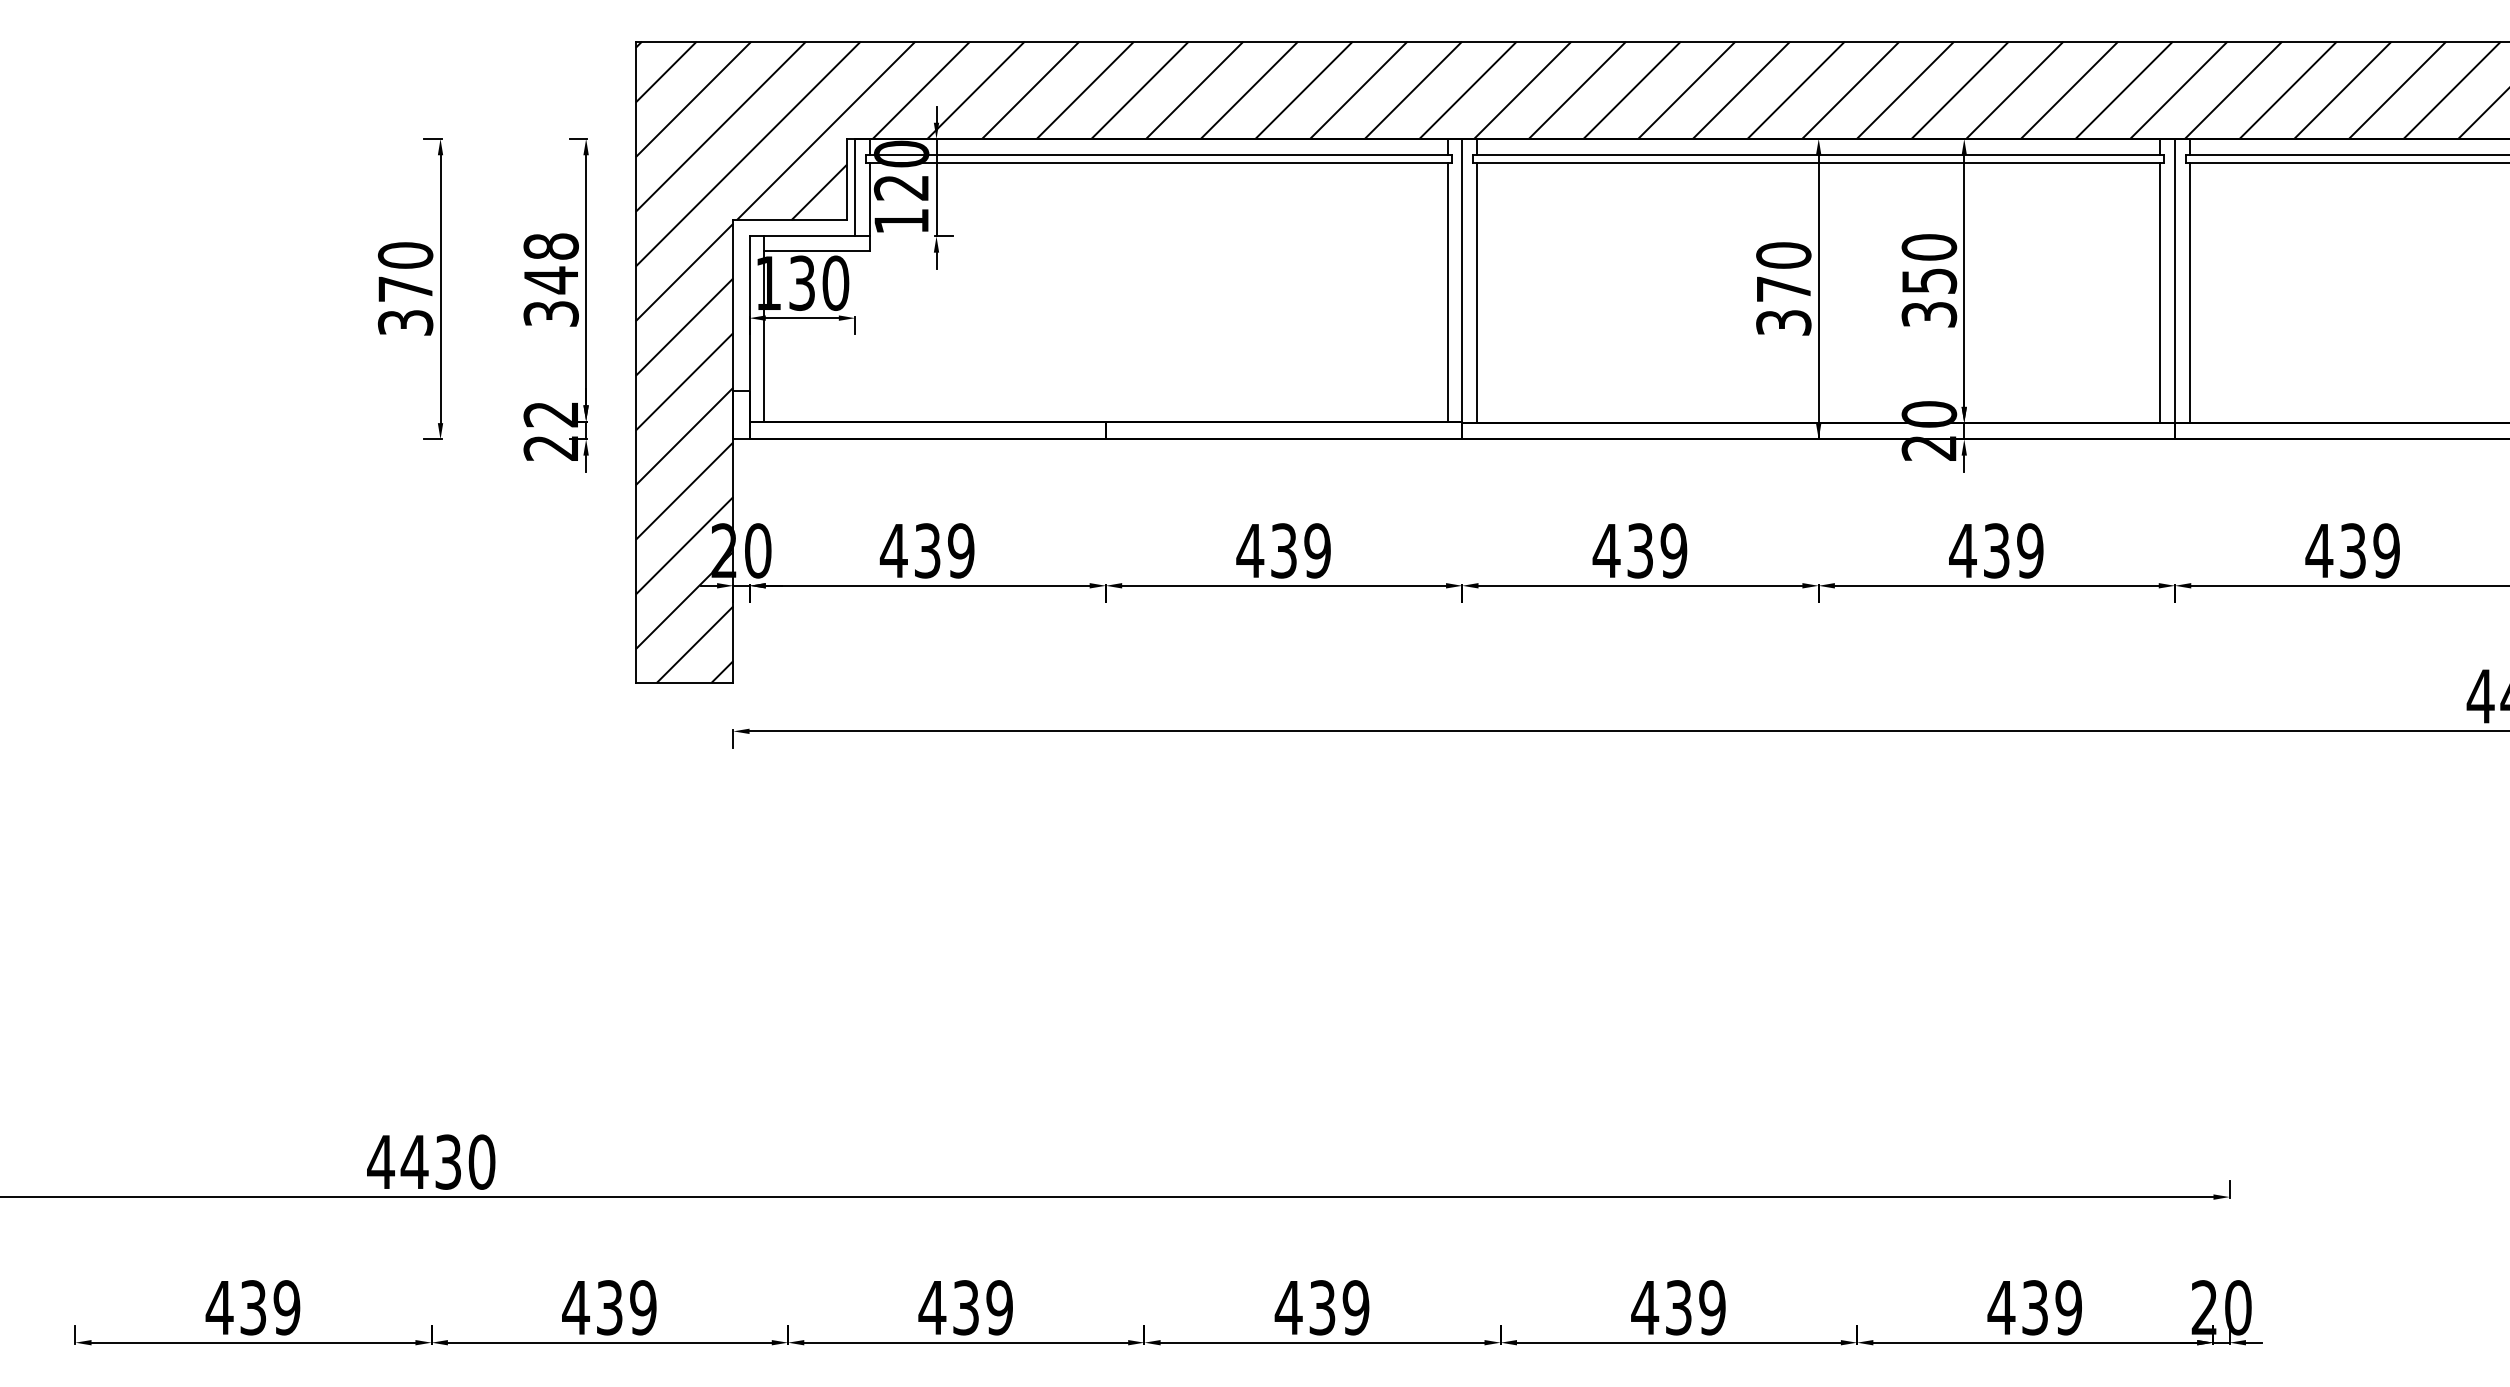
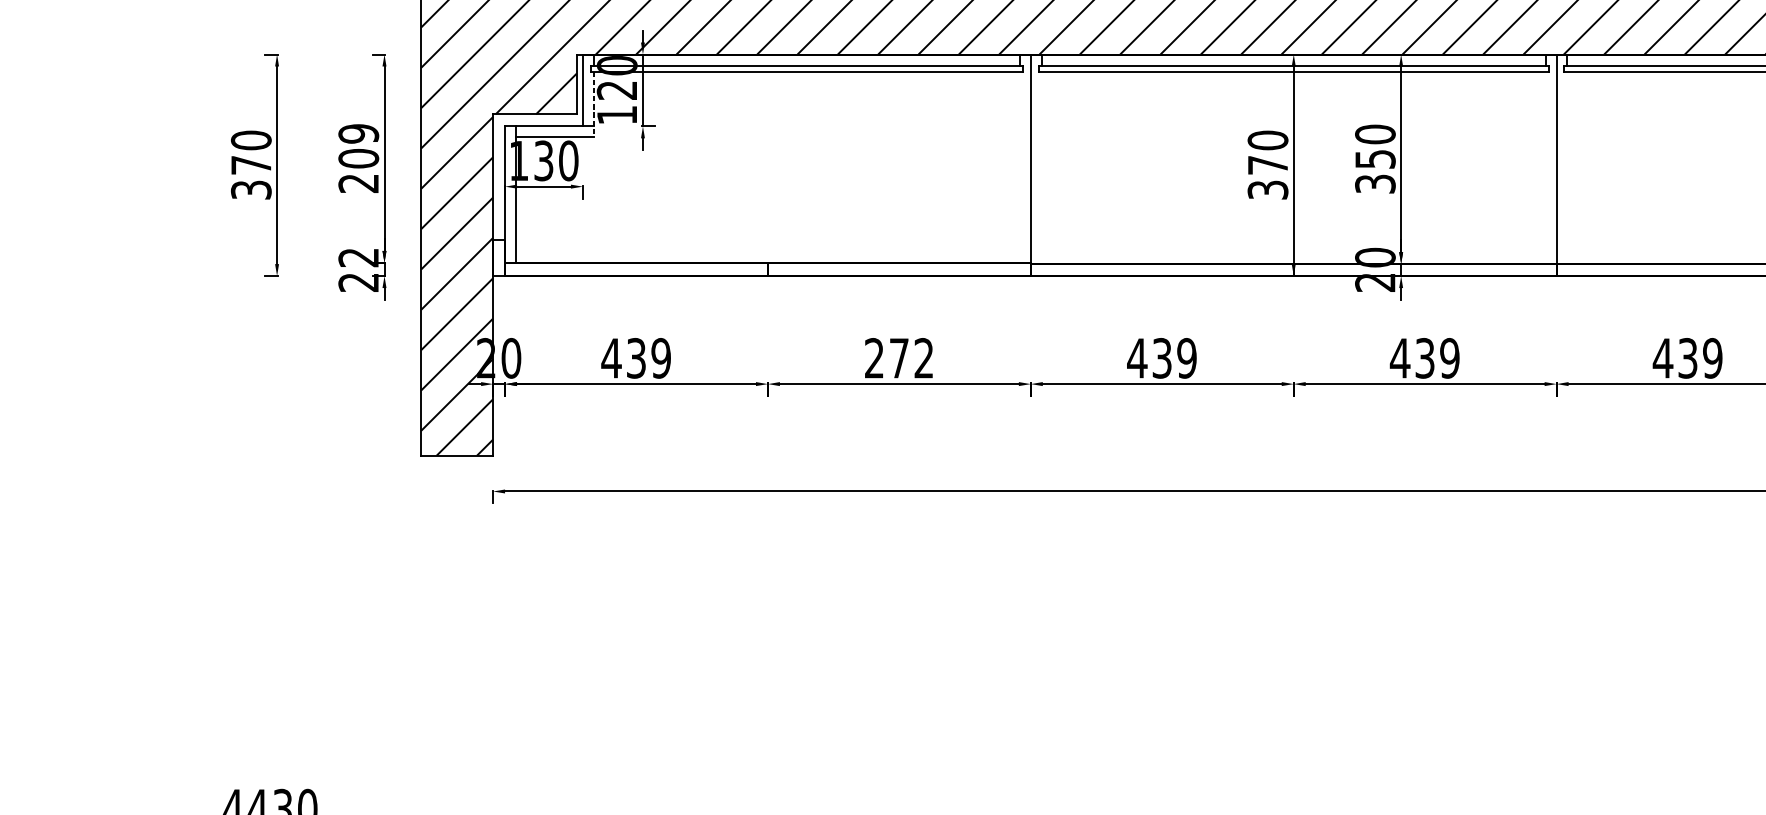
line: (869, 207) -> (593, 105), solid -> dashed
text: (550, 279) -> (358, 158), 348 -> 209
line: (1447, 291) -> (1019, 167), removed
line: (1476, 292) -> (1041, 167), removed
line: (2160, 292) -> (1545, 167), removed
line: (2189, 292) -> (1567, 167), removed
text: (1283, 550) -> (898, 358), 439 -> 272

